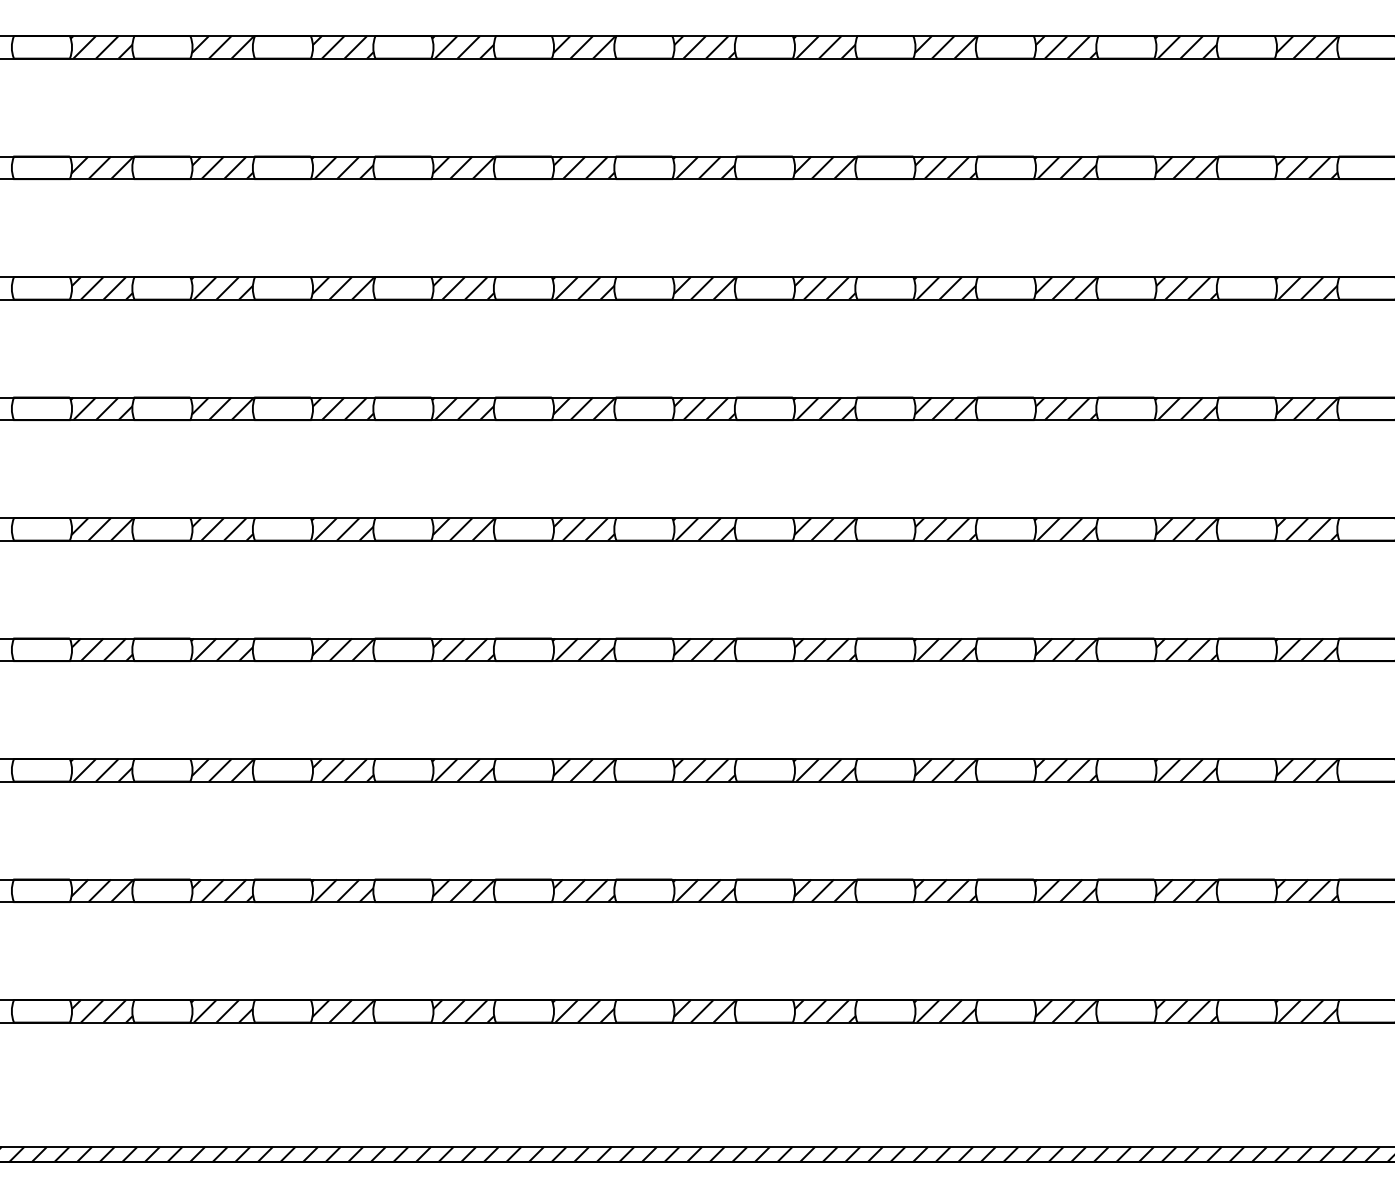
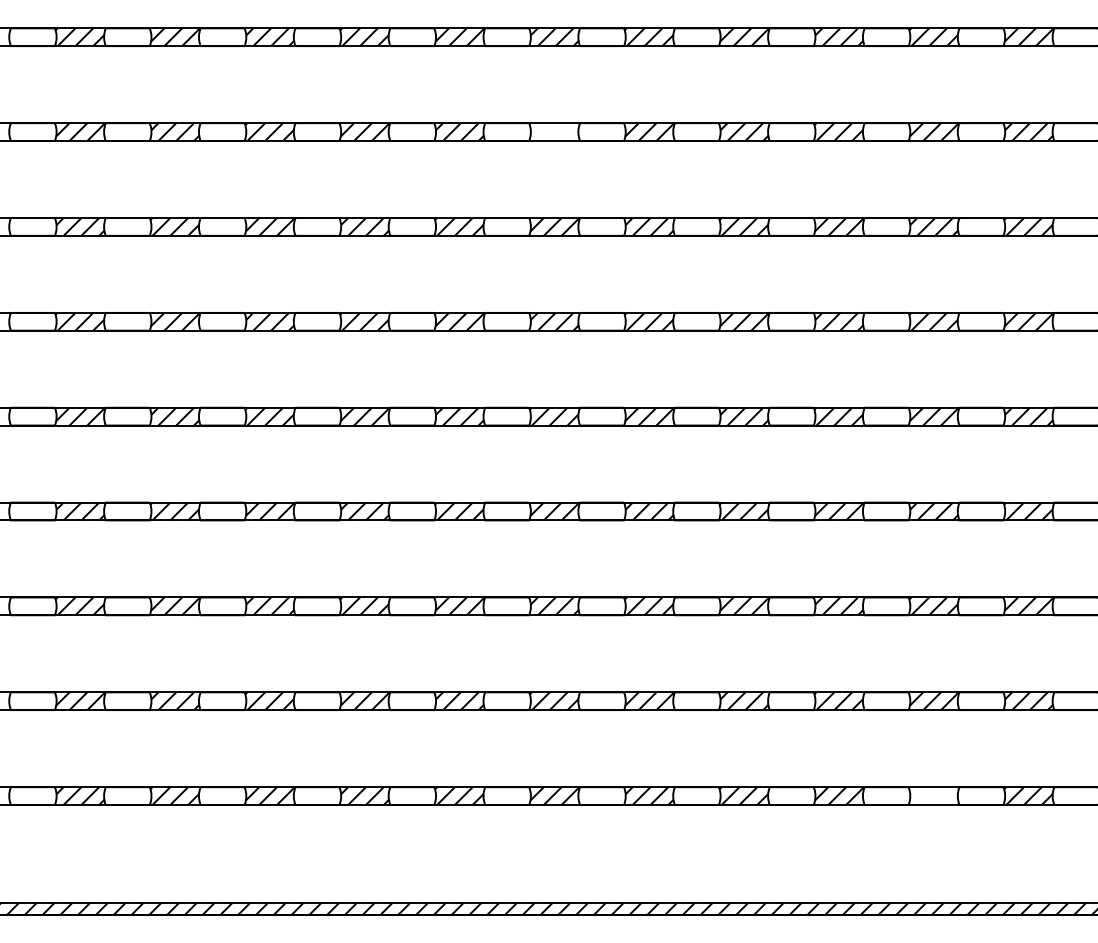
hatch: (703, 167) -> (553, 131), removed
hatch: (1187, 1010) -> (934, 795), removed

